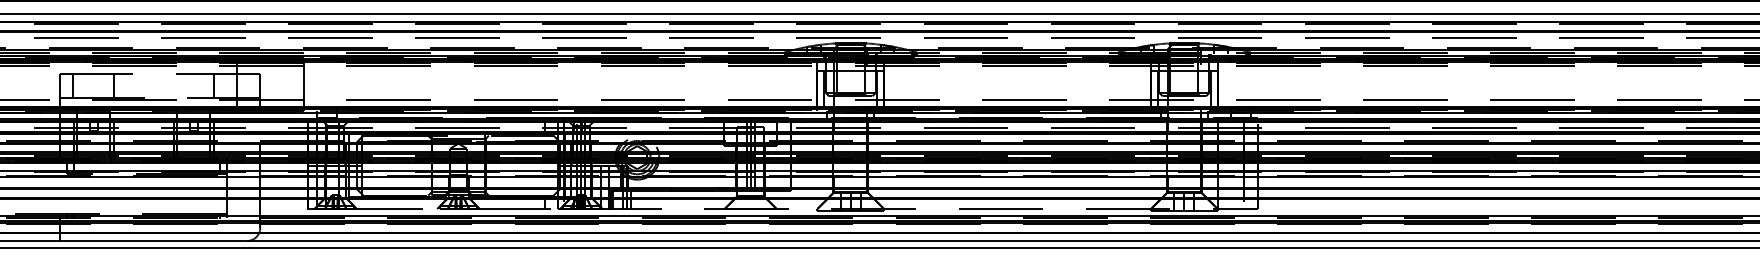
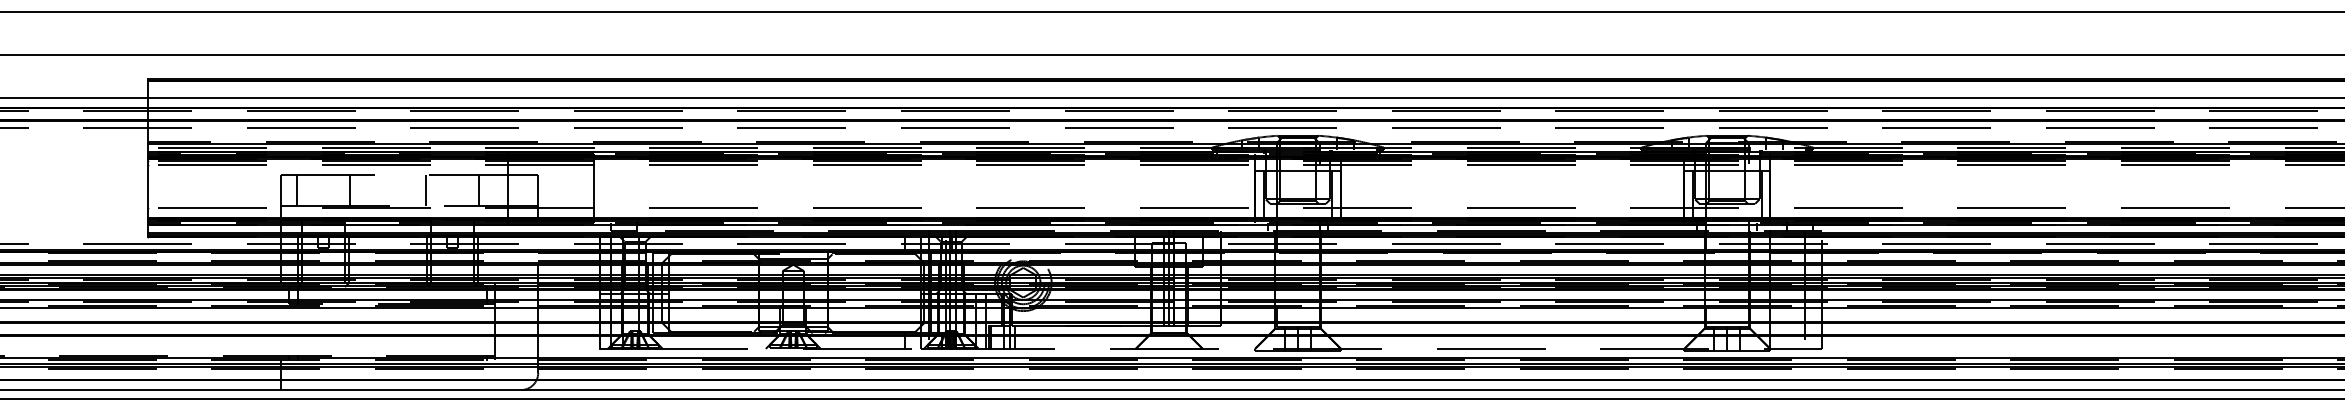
line: (172, 85) -> (425, 190), added

